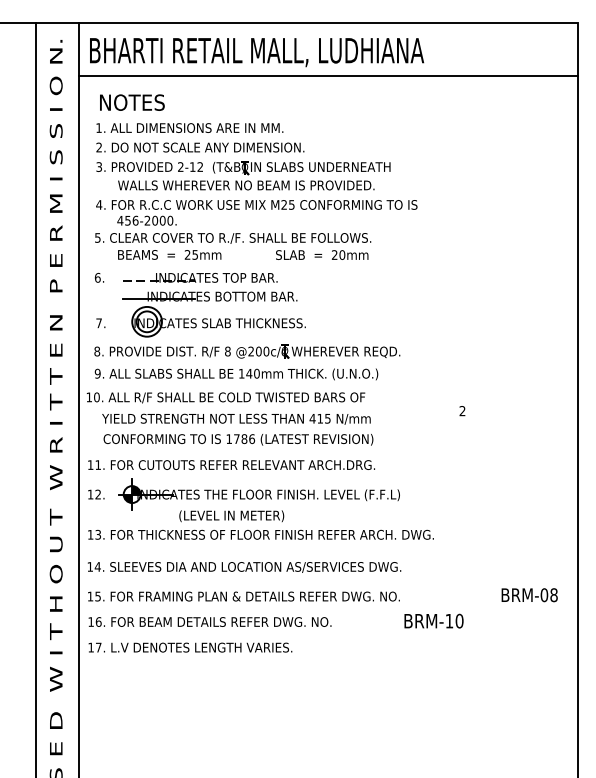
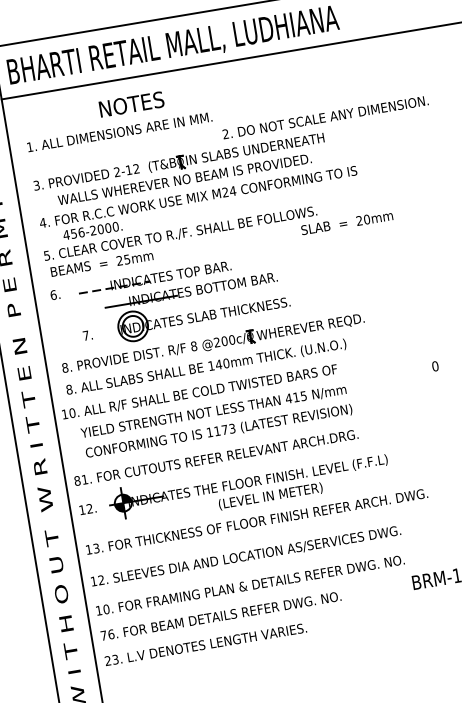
text: (132, 102) -> (131, 104), moved
text: (200, 147) -> (325, 117), moved
text: (291, 204) -> (232, 190), M25 -> M24
text: (169, 254) -> (101, 263), moved
text: (322, 254) -> (347, 222), moved
part: (200, 314) -> (184, 310), moved
text: (97, 373) -> (69, 389), 9. -> 8.
text: (462, 411) -> (435, 366), 2 -> 0
text: (244, 439) -> (224, 430), 1786 -> 1173
text: (90, 464) -> (77, 480), 11. -> 81.
text: (231, 516) -> (270, 496), moved
text: (97, 566) -> (100, 579), 14. -> 12.
text: (98, 596) -> (106, 609), 15. -> 10.
text: (90, 621) -> (103, 635), 16. -> 76.
text: (94, 647) -> (111, 660), 17. -> 23.

